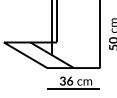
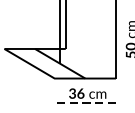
line: (73, 89) -> (84, 103), solid -> dashed

